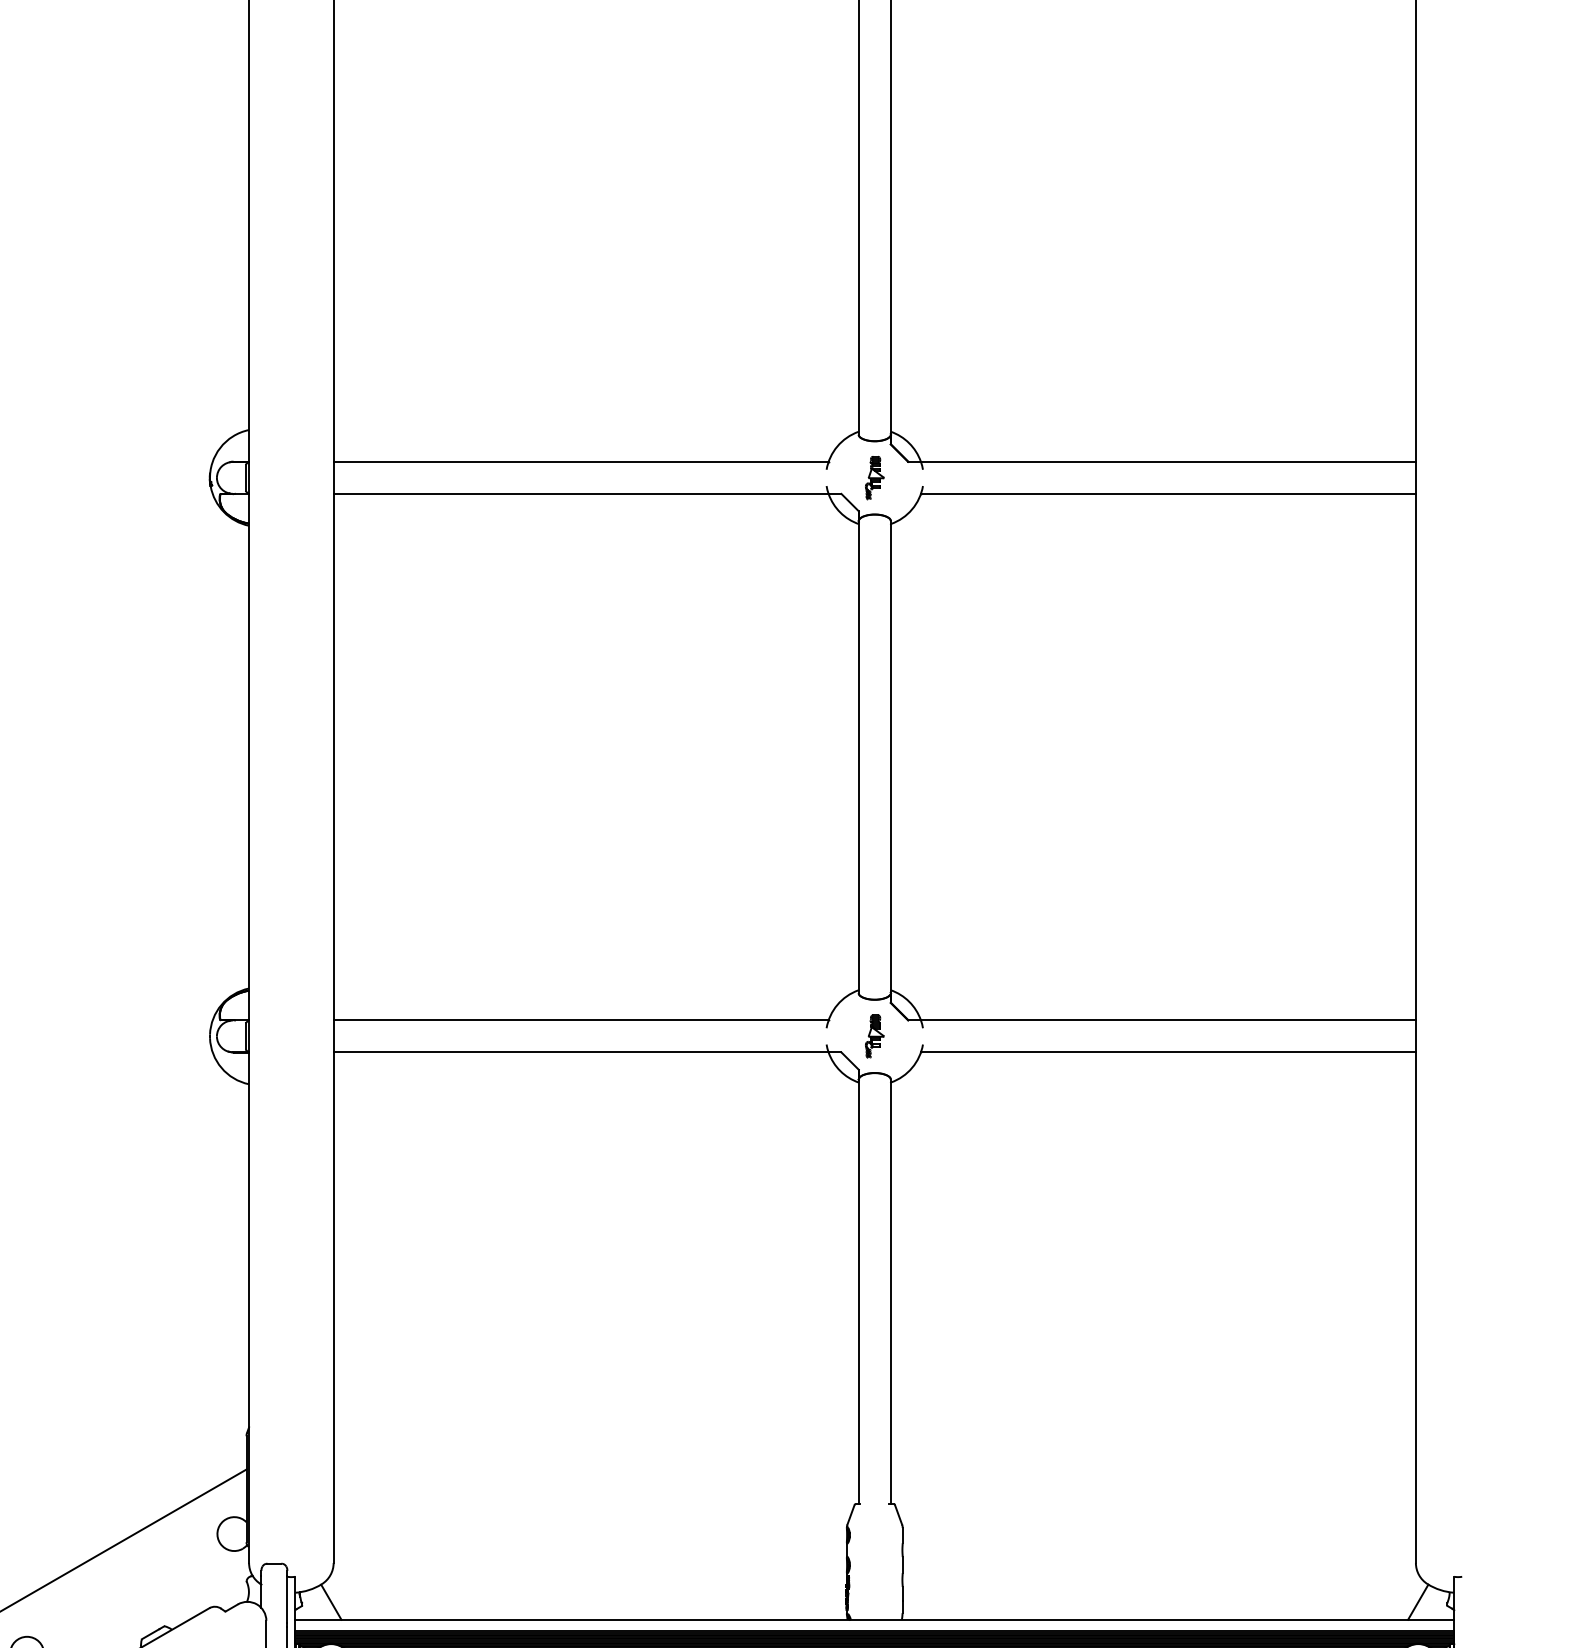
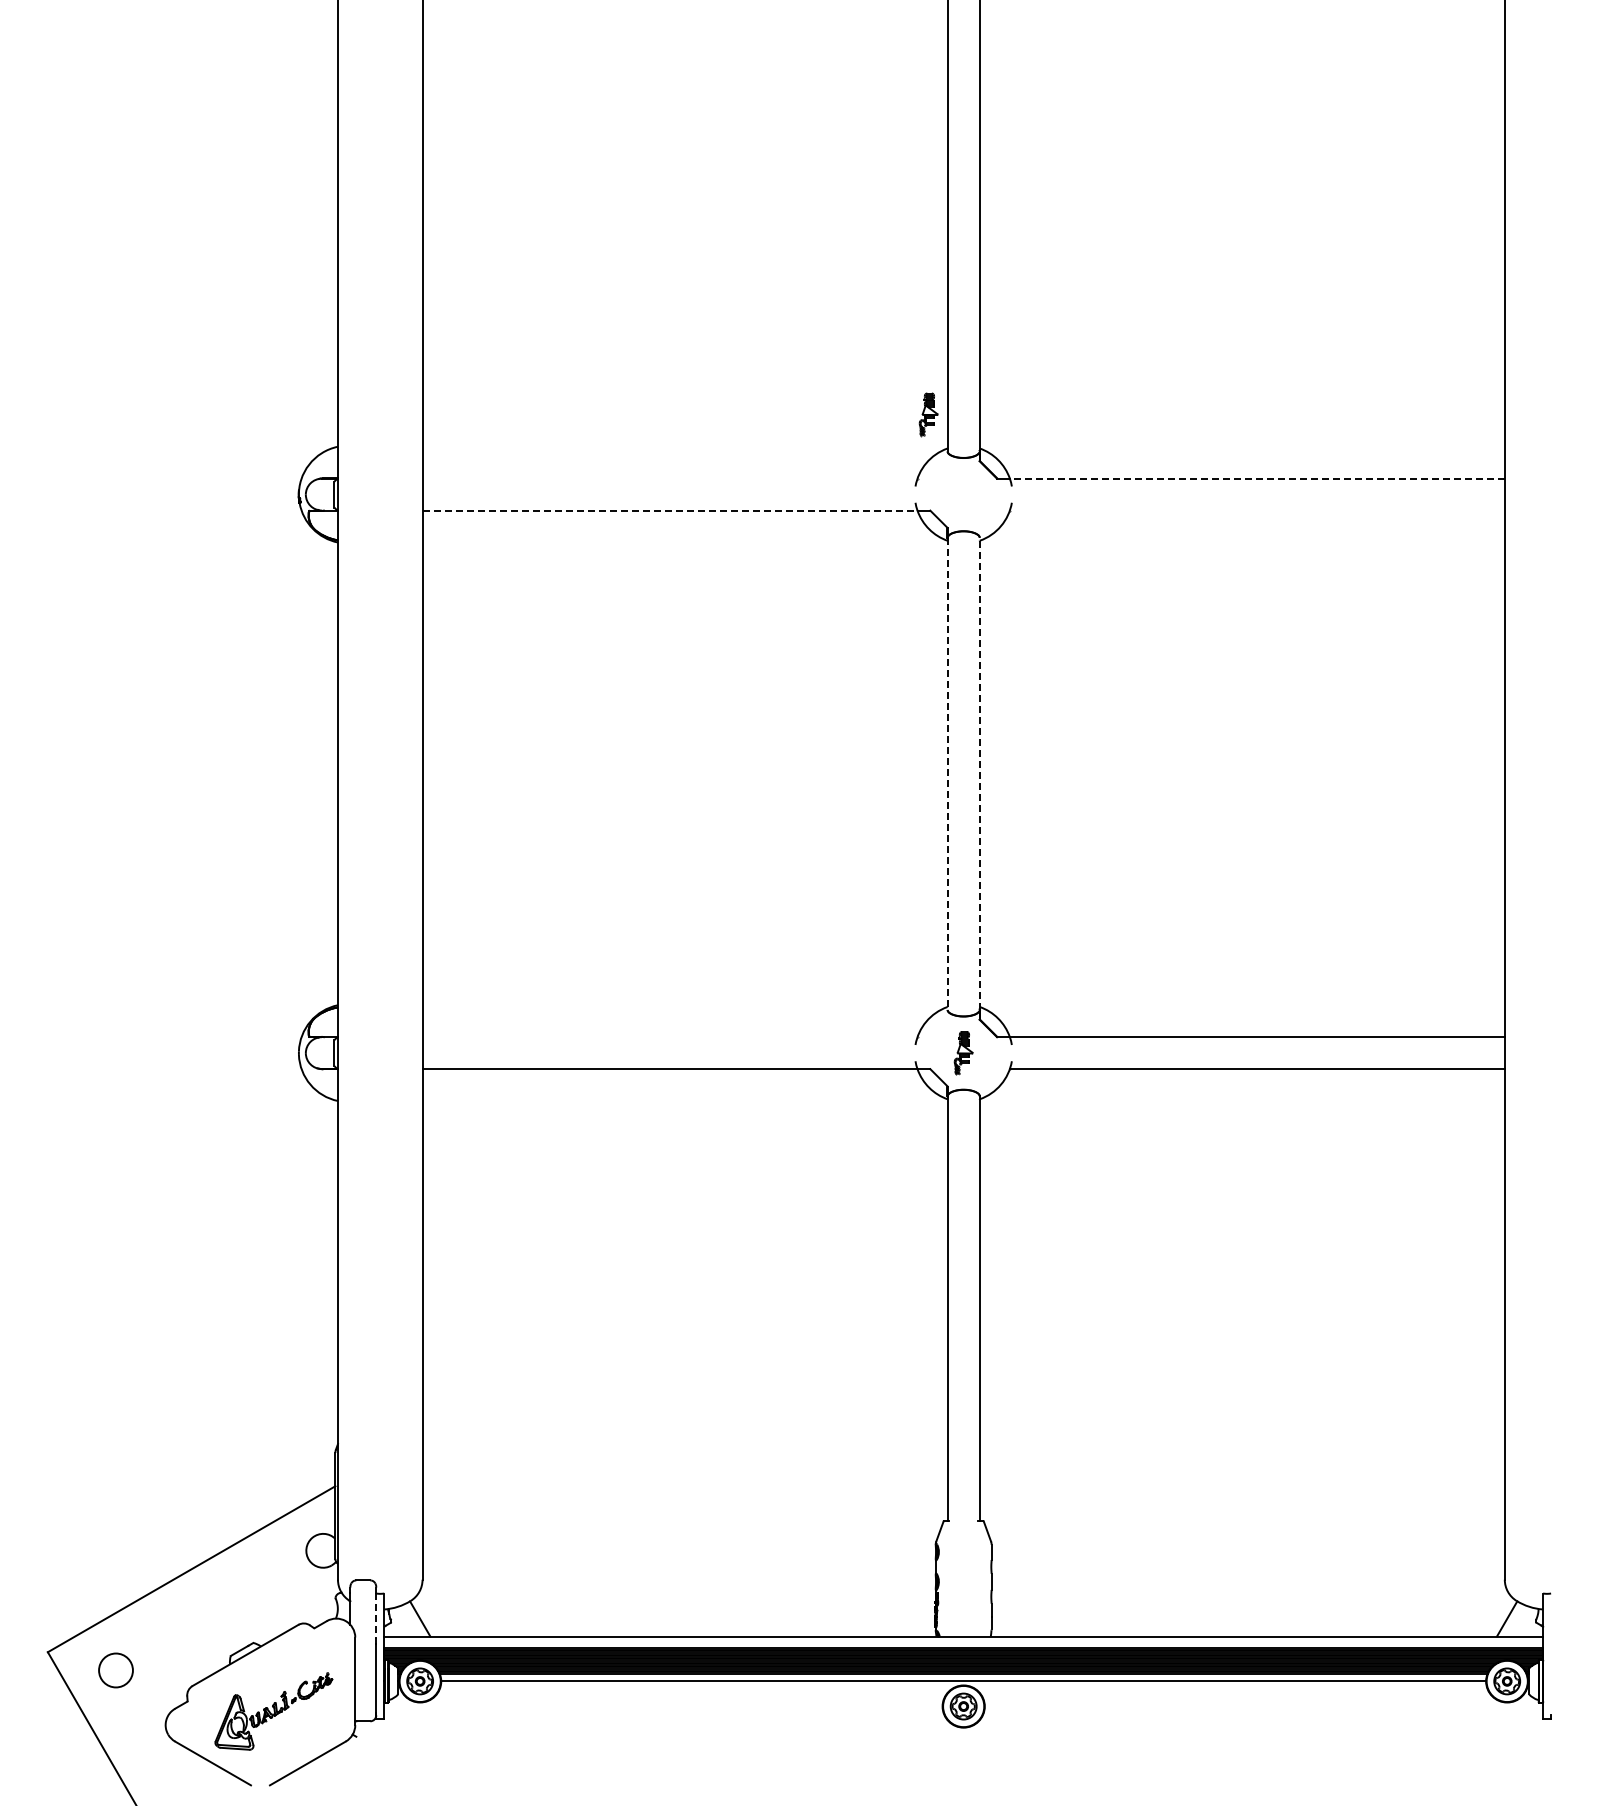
line: (580, 461) -> (669, 478), removed
line: (1167, 461) -> (1256, 478), solid -> dashed
part: (874, 477) -> (928, 414), moved
line: (581, 493) -> (670, 510), solid -> dashed
line: (1167, 493) -> (1256, 510), removed
line: (858, 756) -> (947, 773), solid -> dashed
line: (890, 756) -> (979, 773), solid -> dashed
line: (580, 1020) -> (669, 1037), removed
line: (287, 1599) -> (376, 1616), solid -> dashed

